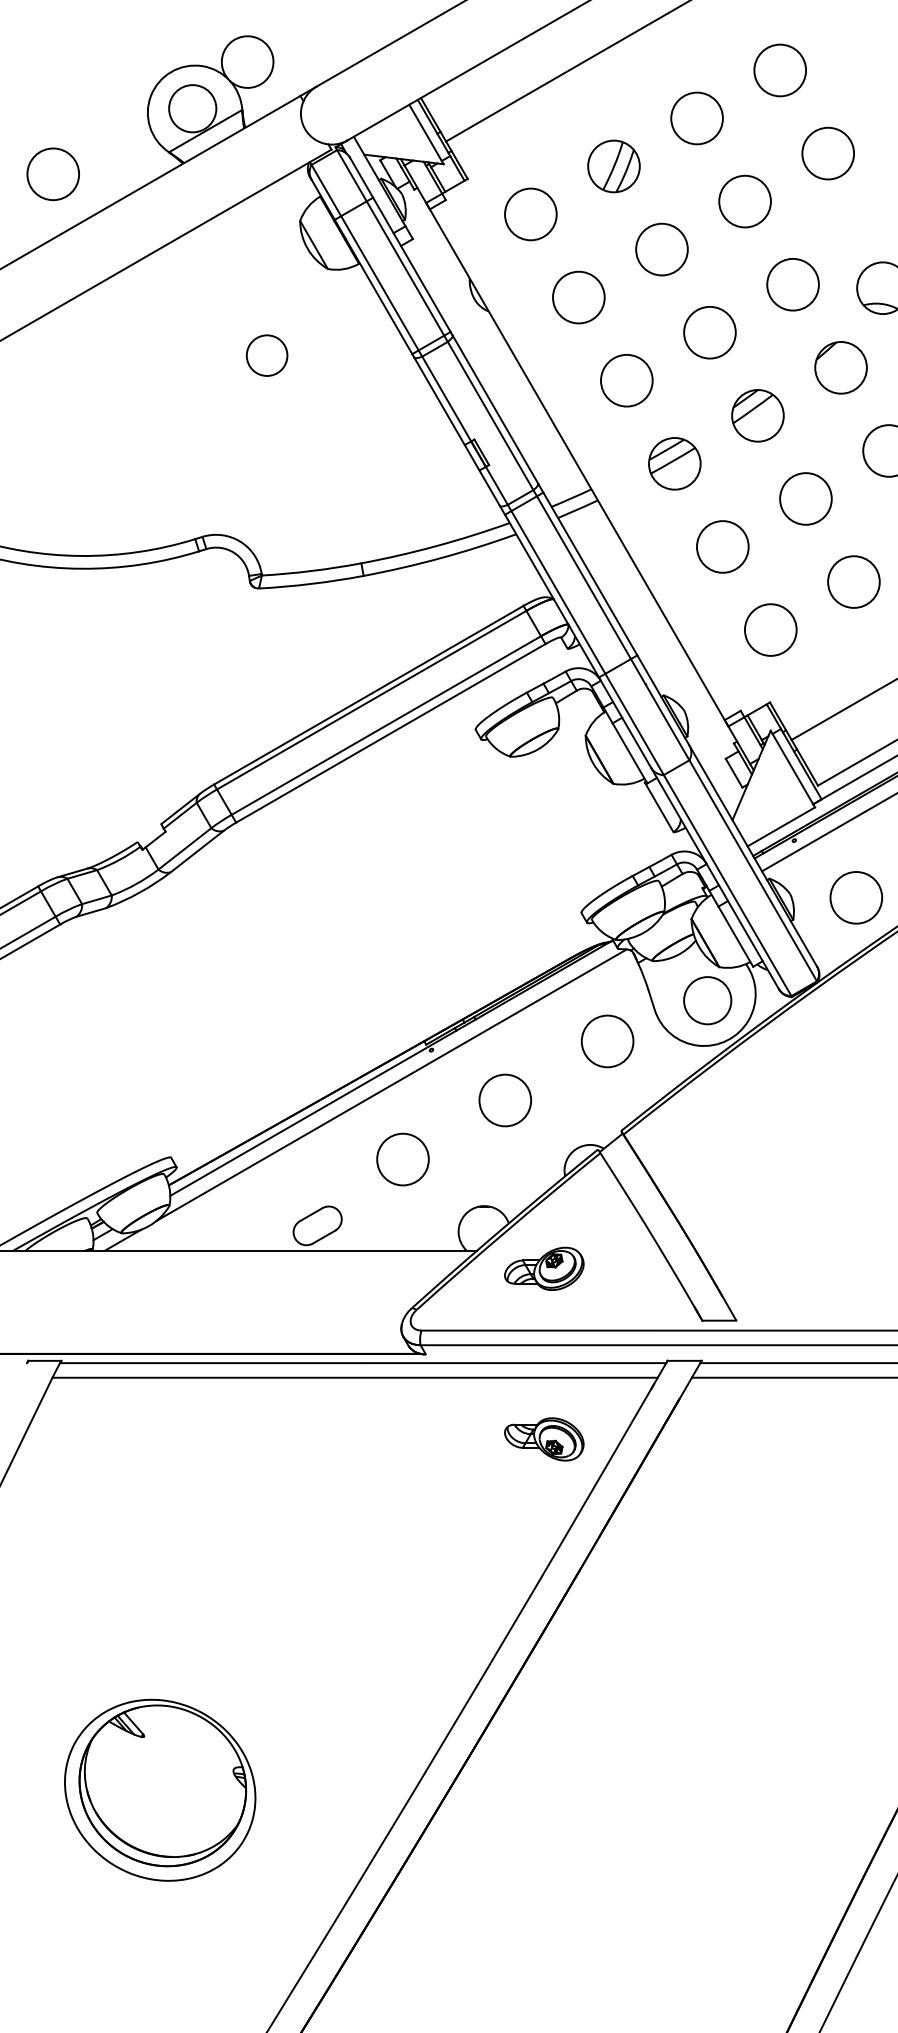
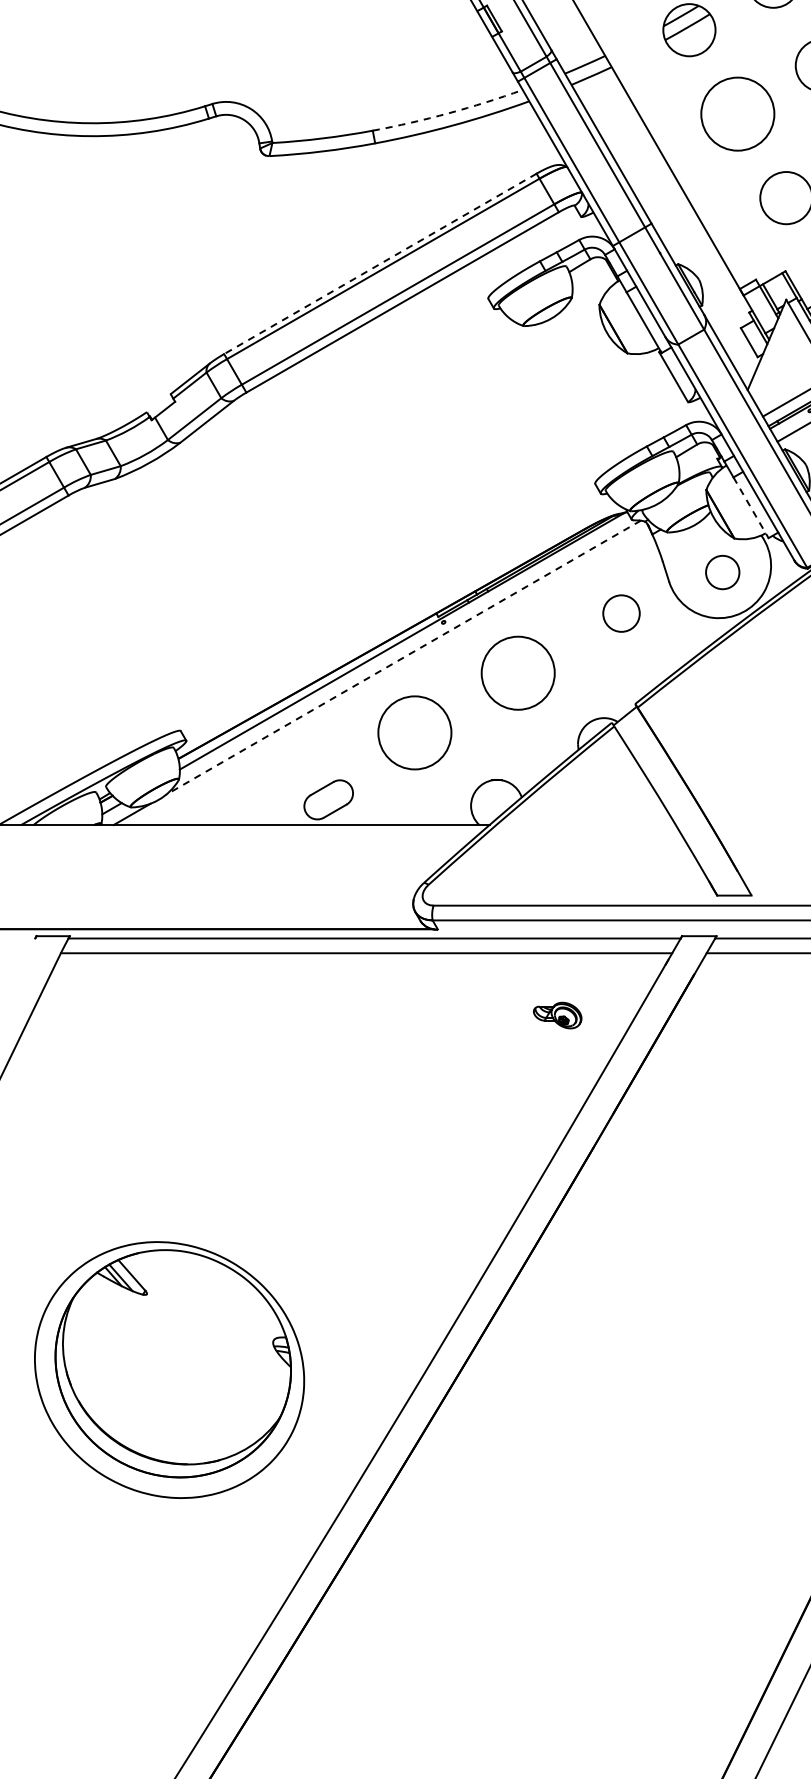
arc: (436, 546) -> (448, 113), solid -> dashed
circle: (722, 546) -> (737, 113), size x1.4
line: (368, 695) -> (380, 264), solid -> dashed
line: (735, 936) -> (750, 507), solid -> dashed
circle: (707, 1000) -> (722, 572), size x0.7
circle: (607, 1041) -> (621, 613), size x0.7
line: (391, 1085) -> (403, 658), solid -> dashed
circle: (505, 1100) -> (518, 673), size x1.4
circle: (402, 1159) -> (414, 732), size x1.4
part: (544, 1268) -> (557, 842), removed
part: (544, 1439) -> (557, 1015), size x0.6
part: (160, 1789) -> (169, 1369), size x1.4

